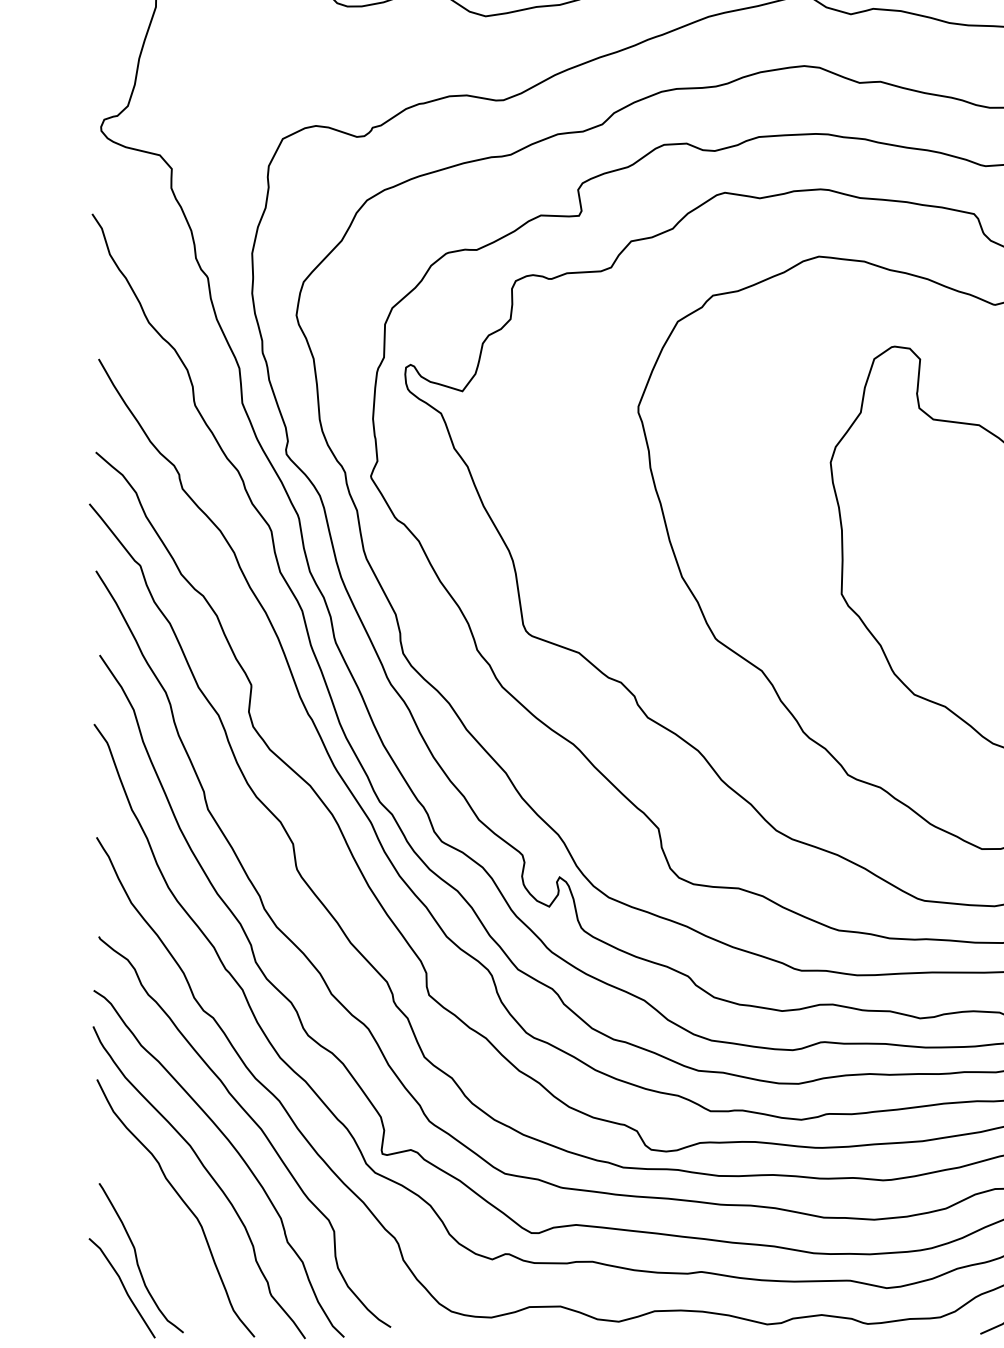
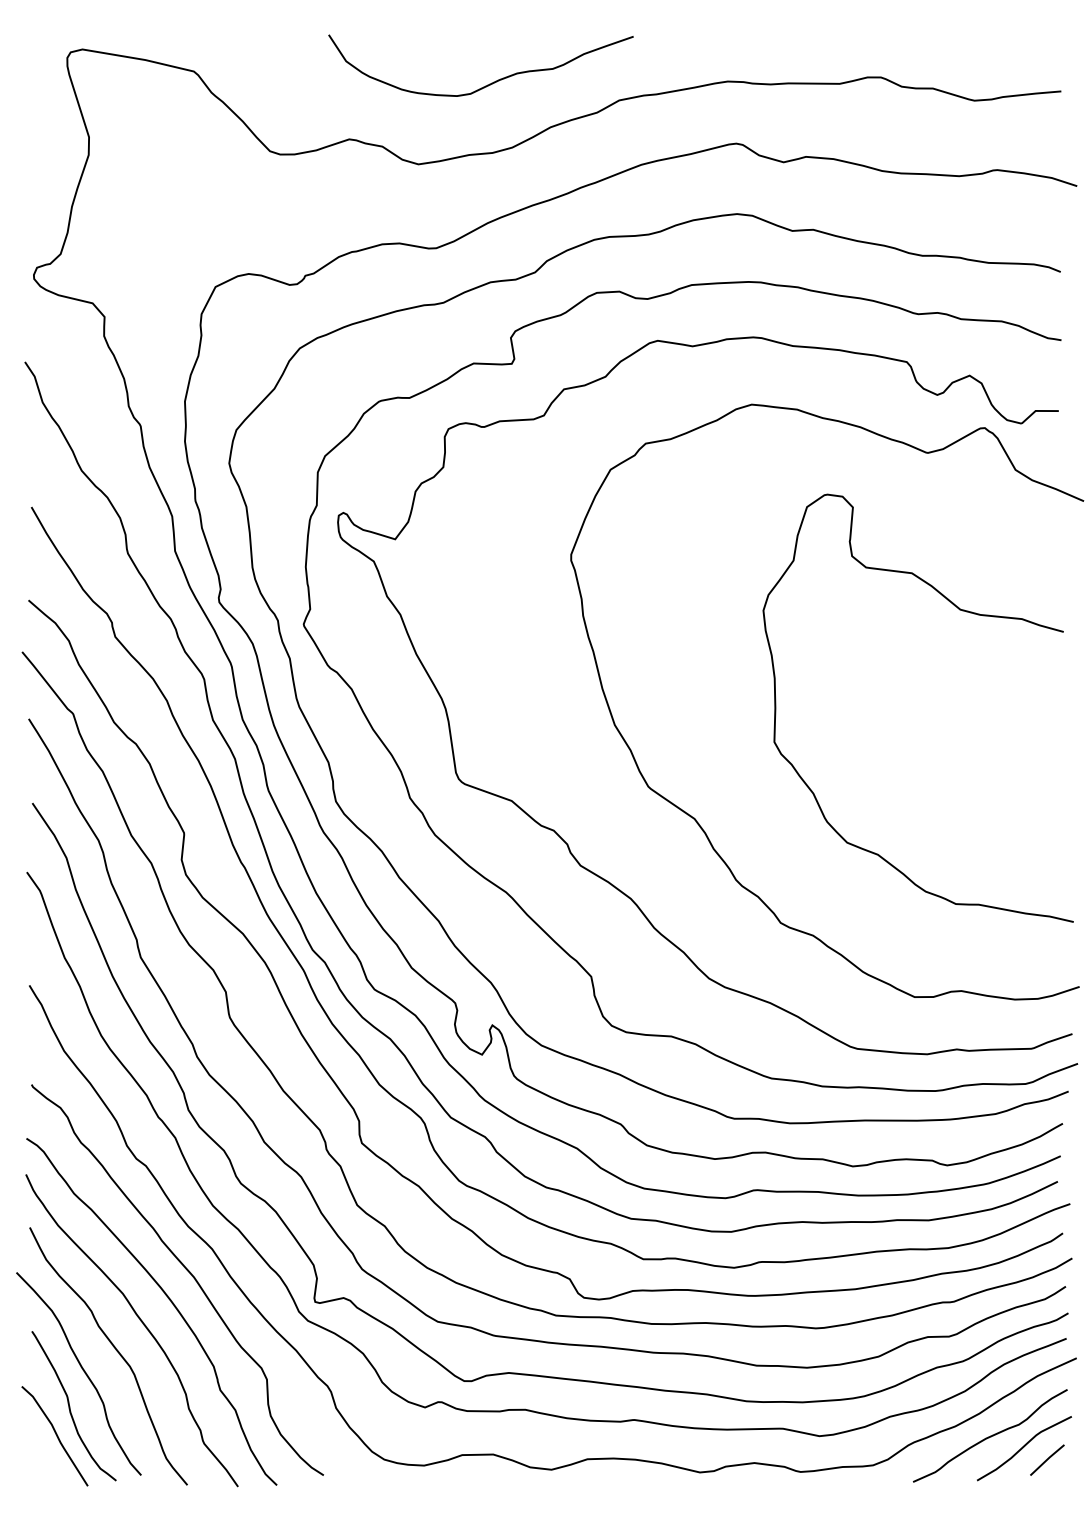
curve: (149, 1222) -> (82, 1370), added

